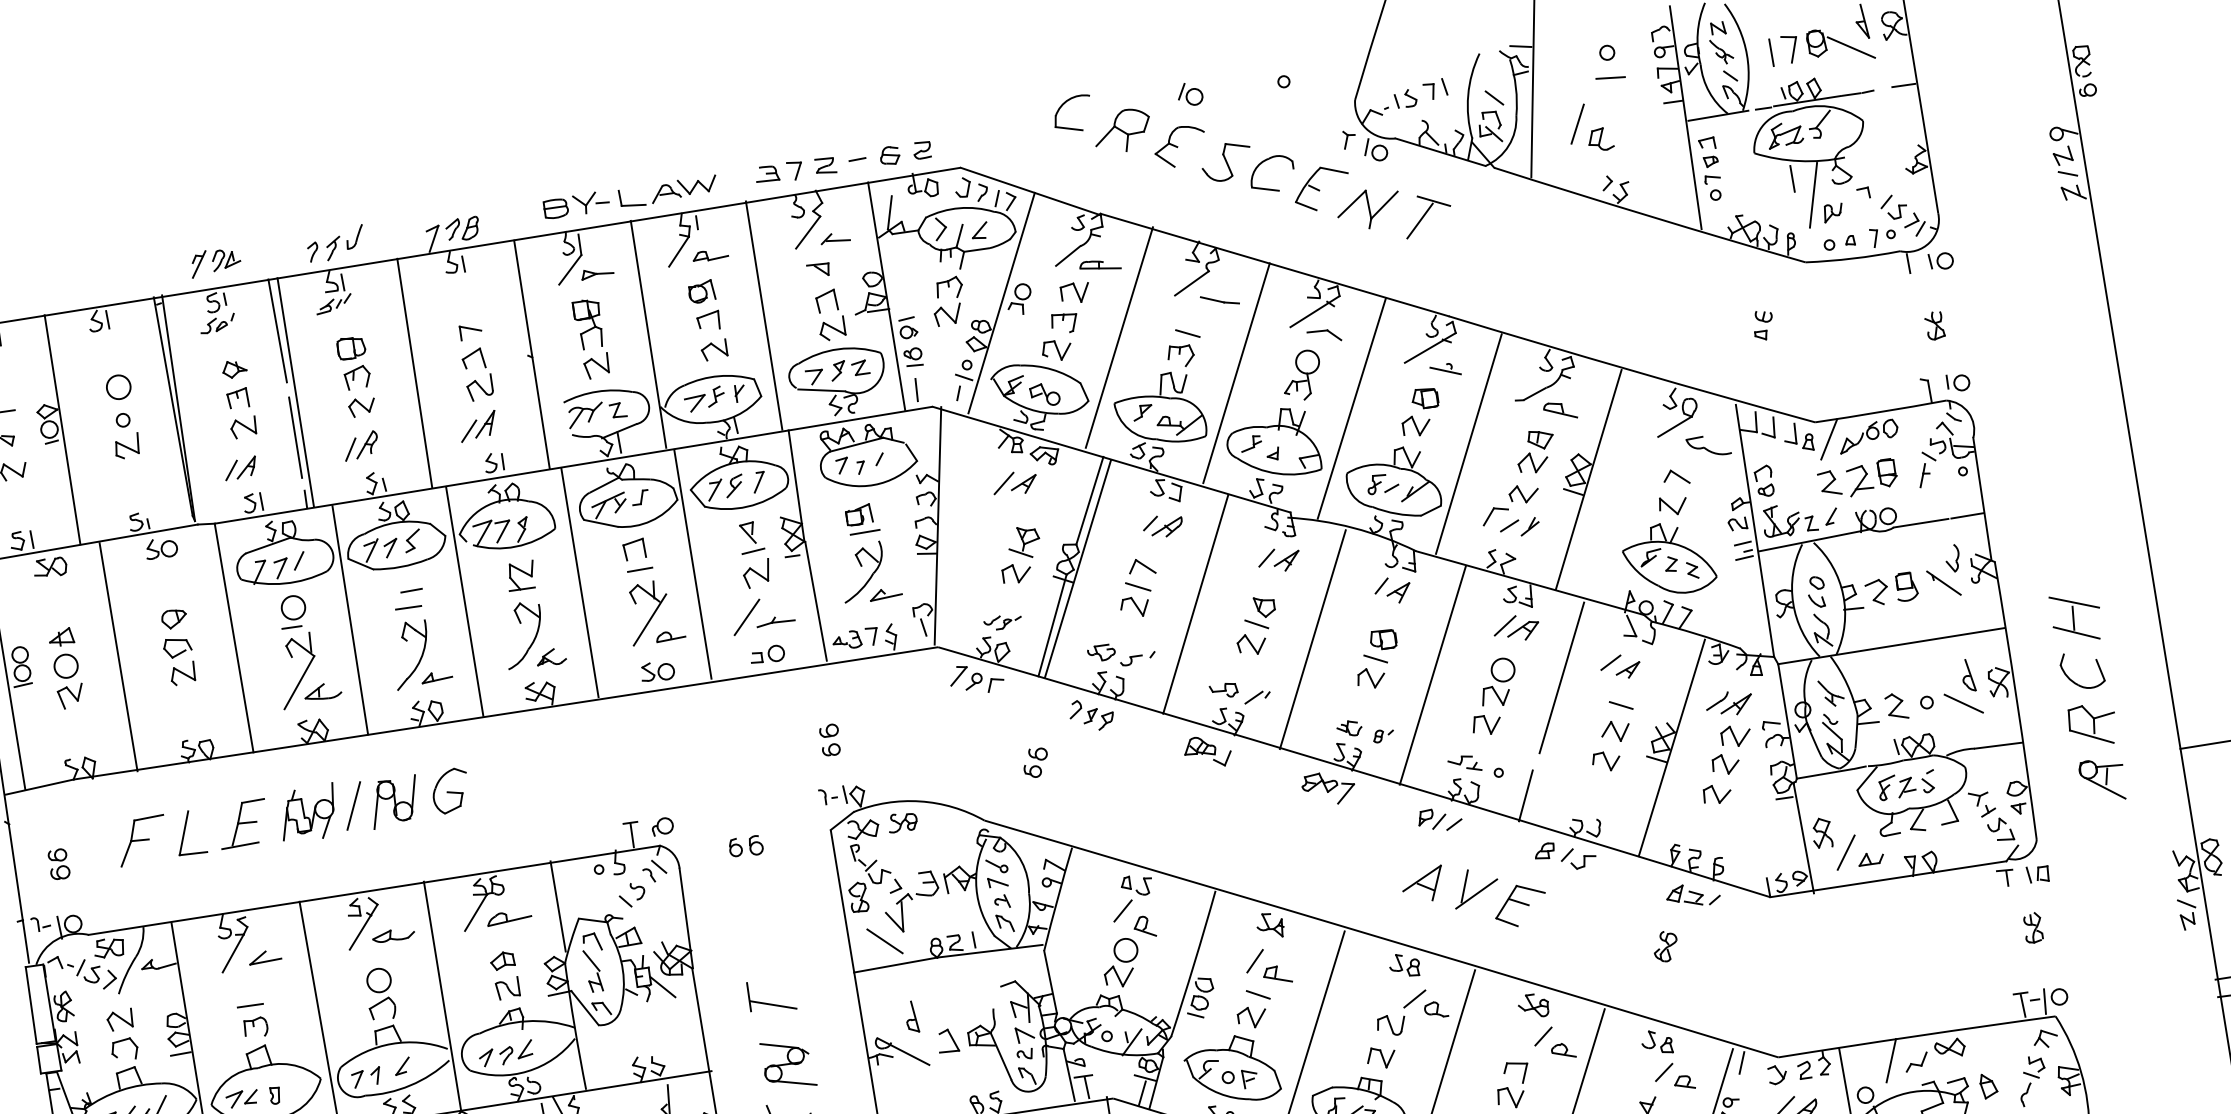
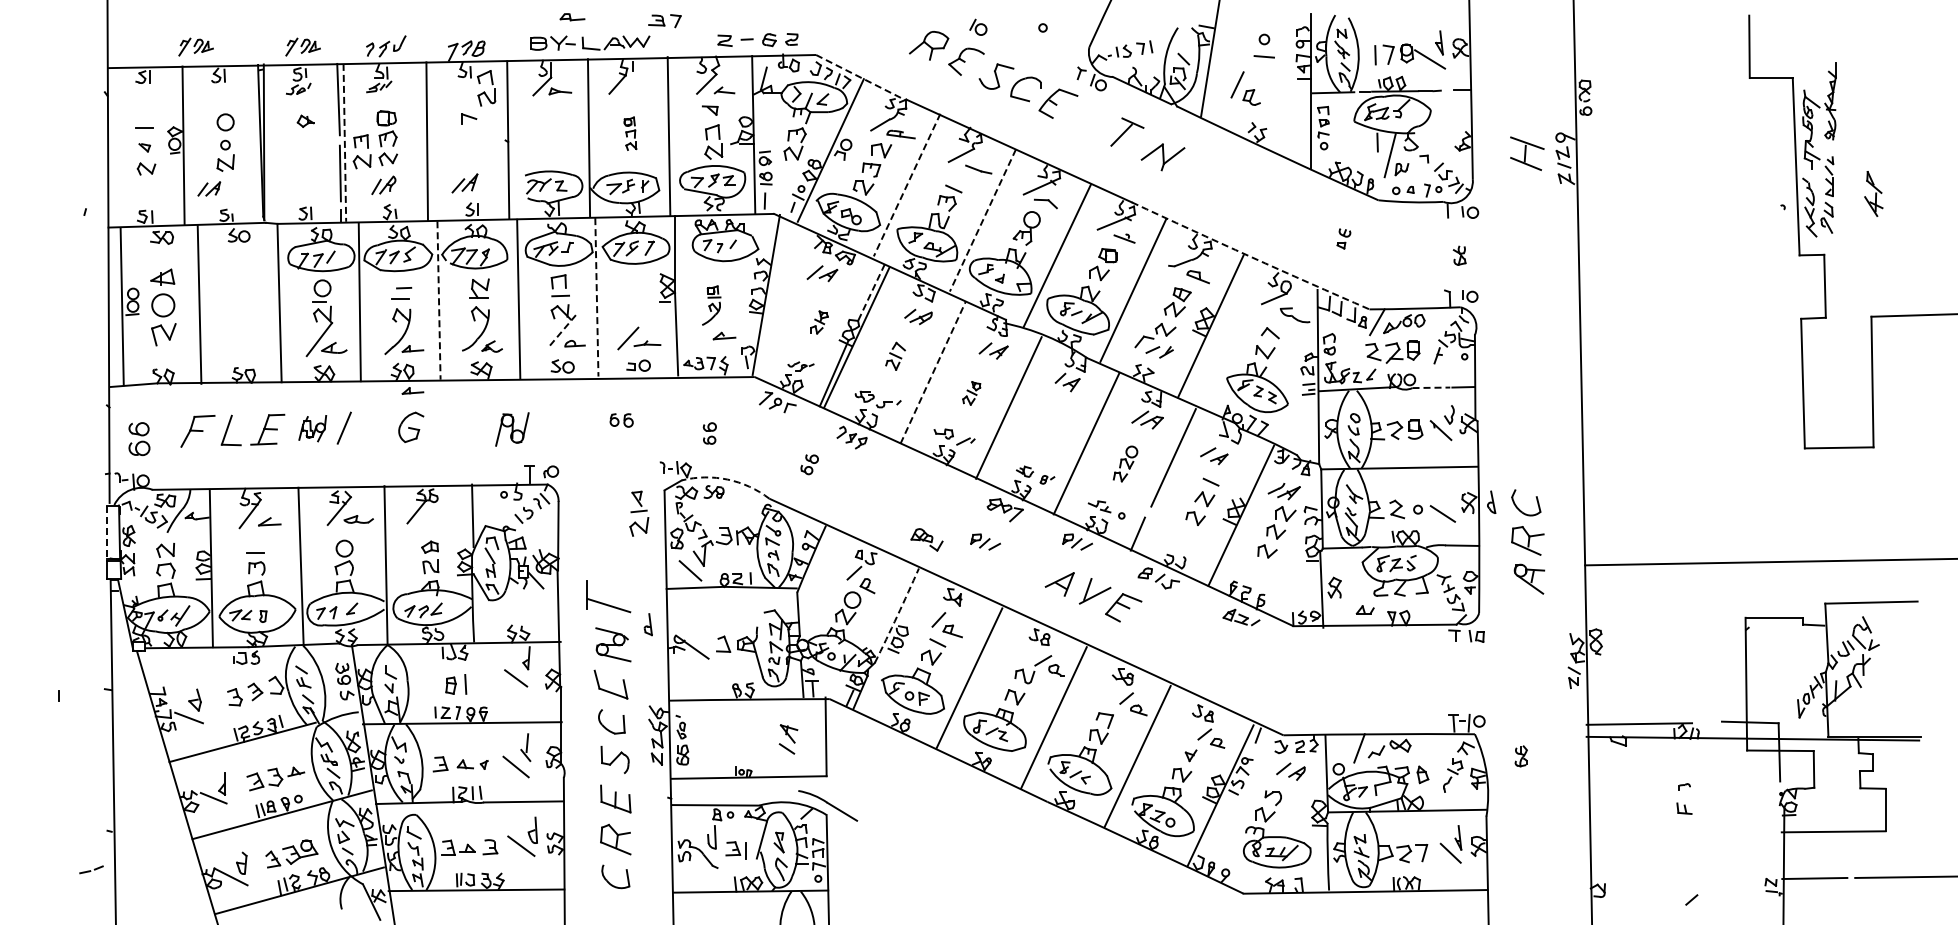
part: (1063, 106) -> (891, 23), removed
part: (778, 173) -> (664, 21), moved
line: (1031, 191) -> (861, 77), solid -> dashed
part: (1367, 209) -> (1162, 157), moved
part: (710, 255) -> (572, 17), moved
part: (59, 283) -> (195, 46), added
part: (707, 319) -> (630, 133), size x0.6
part: (590, 337) -> (549, 134), removed
line: (1120, 338) -> (907, 185), solid -> dashed
arc: (1631, 370) -> (1250, 256), solid -> dashed
line: (1235, 373) -> (982, 220), solid -> dashed
part: (477, 374) -> (486, 88), moved
line: (295, 391) -> (344, 142), solid -> dashed
part: (240, 412) -> (361, 151), moved
part: (240, 467) -> (209, 188), moved
line: (1090, 502) -> (871, 293), solid -> dashed
line: (1921, 522) -> (1431, 387), solid -> dashed
part: (860, 552) -> (711, 305), size x0.6
part: (754, 554) -> (639, 513), moved
part: (1020, 554) -> (819, 322), size x0.6
line: (692, 564) -> (596, 297), solid -> dashed
part: (1137, 588) -> (895, 356), size x0.7
line: (465, 601) -> (439, 300), solid -> dashed
line: (1196, 603) -> (933, 372), solid -> dashed
part: (2076, 617) -> (1527, 153), moved
line: (649, 619) -> (562, 330), solid -> dashed
part: (1255, 626) -> (971, 393), size x0.6
part: (177, 646) -> (240, 303), removed
part: (1375, 659) -> (1049, 427), removed
part: (65, 668) -> (162, 307), size x1.4
part: (1967, 674) -> (1491, 501), moved
part: (1493, 696) -> (1125, 463), size x0.7
part: (444, 737) -> (412, 390), added
part: (829, 740) -> (709, 433), moved
part: (1206, 751) -> (926, 539), moved
arc: (919, 801) -> (727, 479), solid -> dashed
part: (394, 802) -> (512, 429), moved
part: (307, 813) -> (312, 428), size x0.7
part: (1306, 837) -> (985, 541), added
part: (745, 846) -> (621, 420), moved
line: (1845, 852) -> (1348, 603), removed
part: (59, 864) -> (139, 439), size x1.6
part: (508, 917) -> (438, 518), removed
part: (2032, 928) -> (1520, 756), moved
part: (1665, 946) -> (1217, 649), removed
arc: (1194, 963) -> (897, 615), solid -> dashed
part: (771, 995) -> (608, 596), size x1.4
line: (30, 1006) -> (106, 532), solid -> dashed
part: (910, 1017) -> (647, 624), moved

